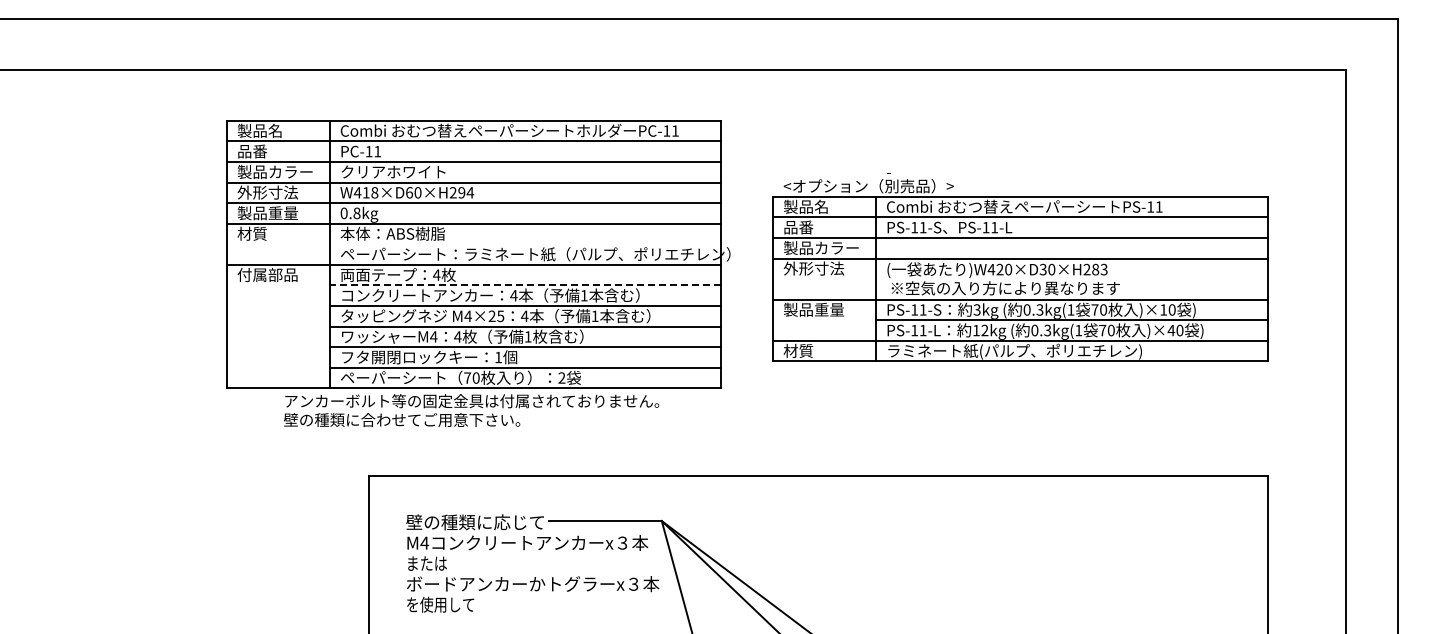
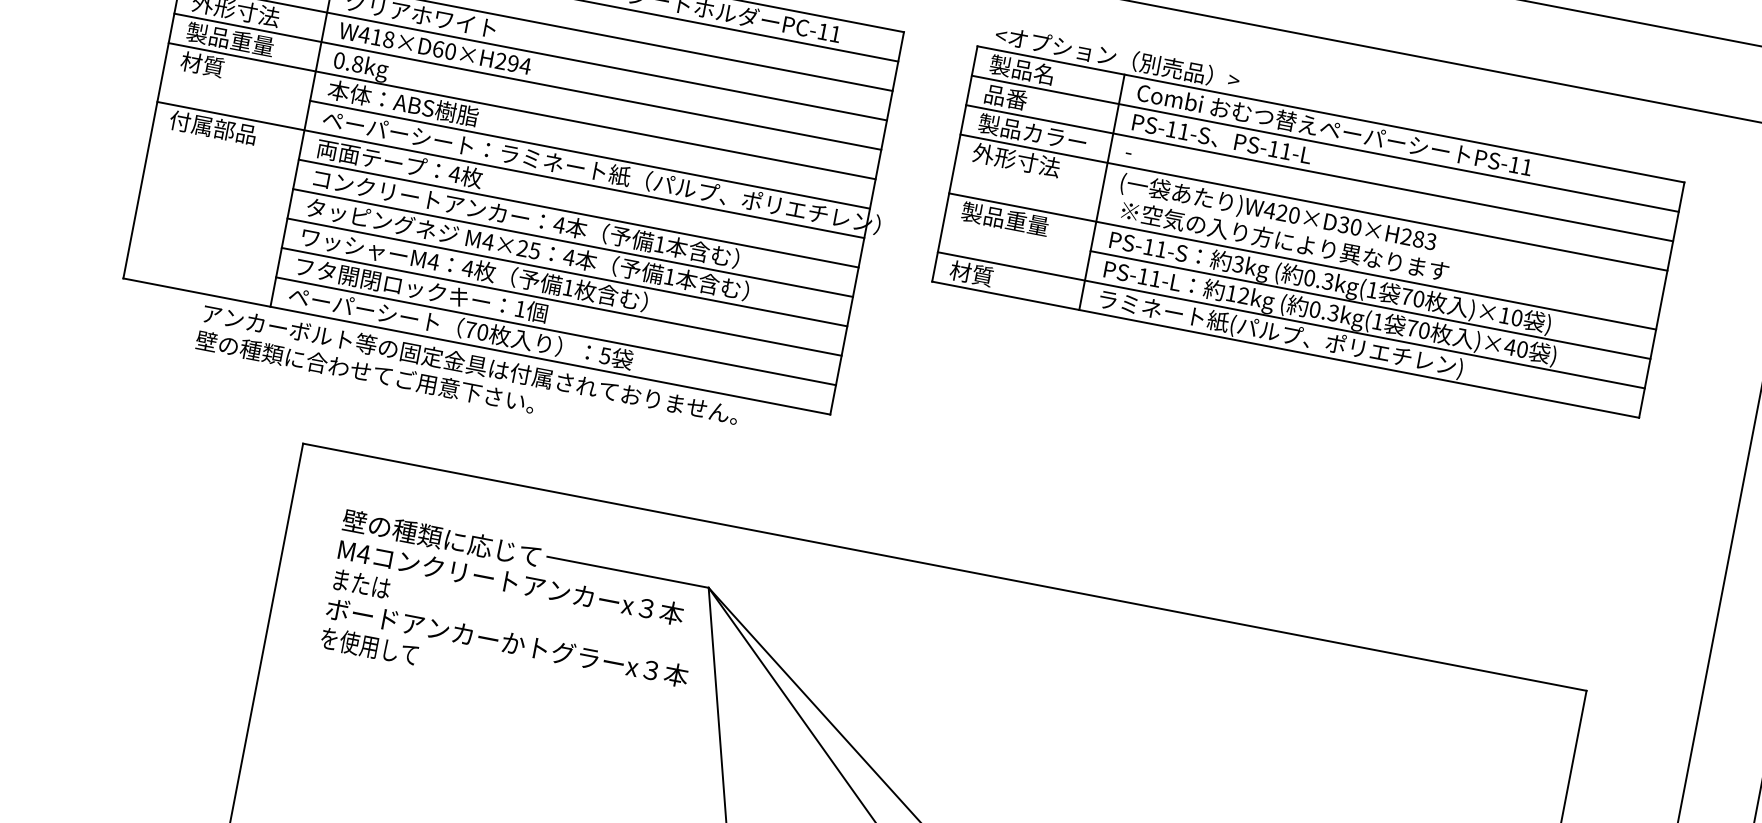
line: (525, 244) -> (589, 155), added
part: (1020, 270) -> (1311, 219), moved
line: (525, 285) -> (578, 213), dashed -> solid
text: (561, 377) -> (604, 355), 2 -> 5

